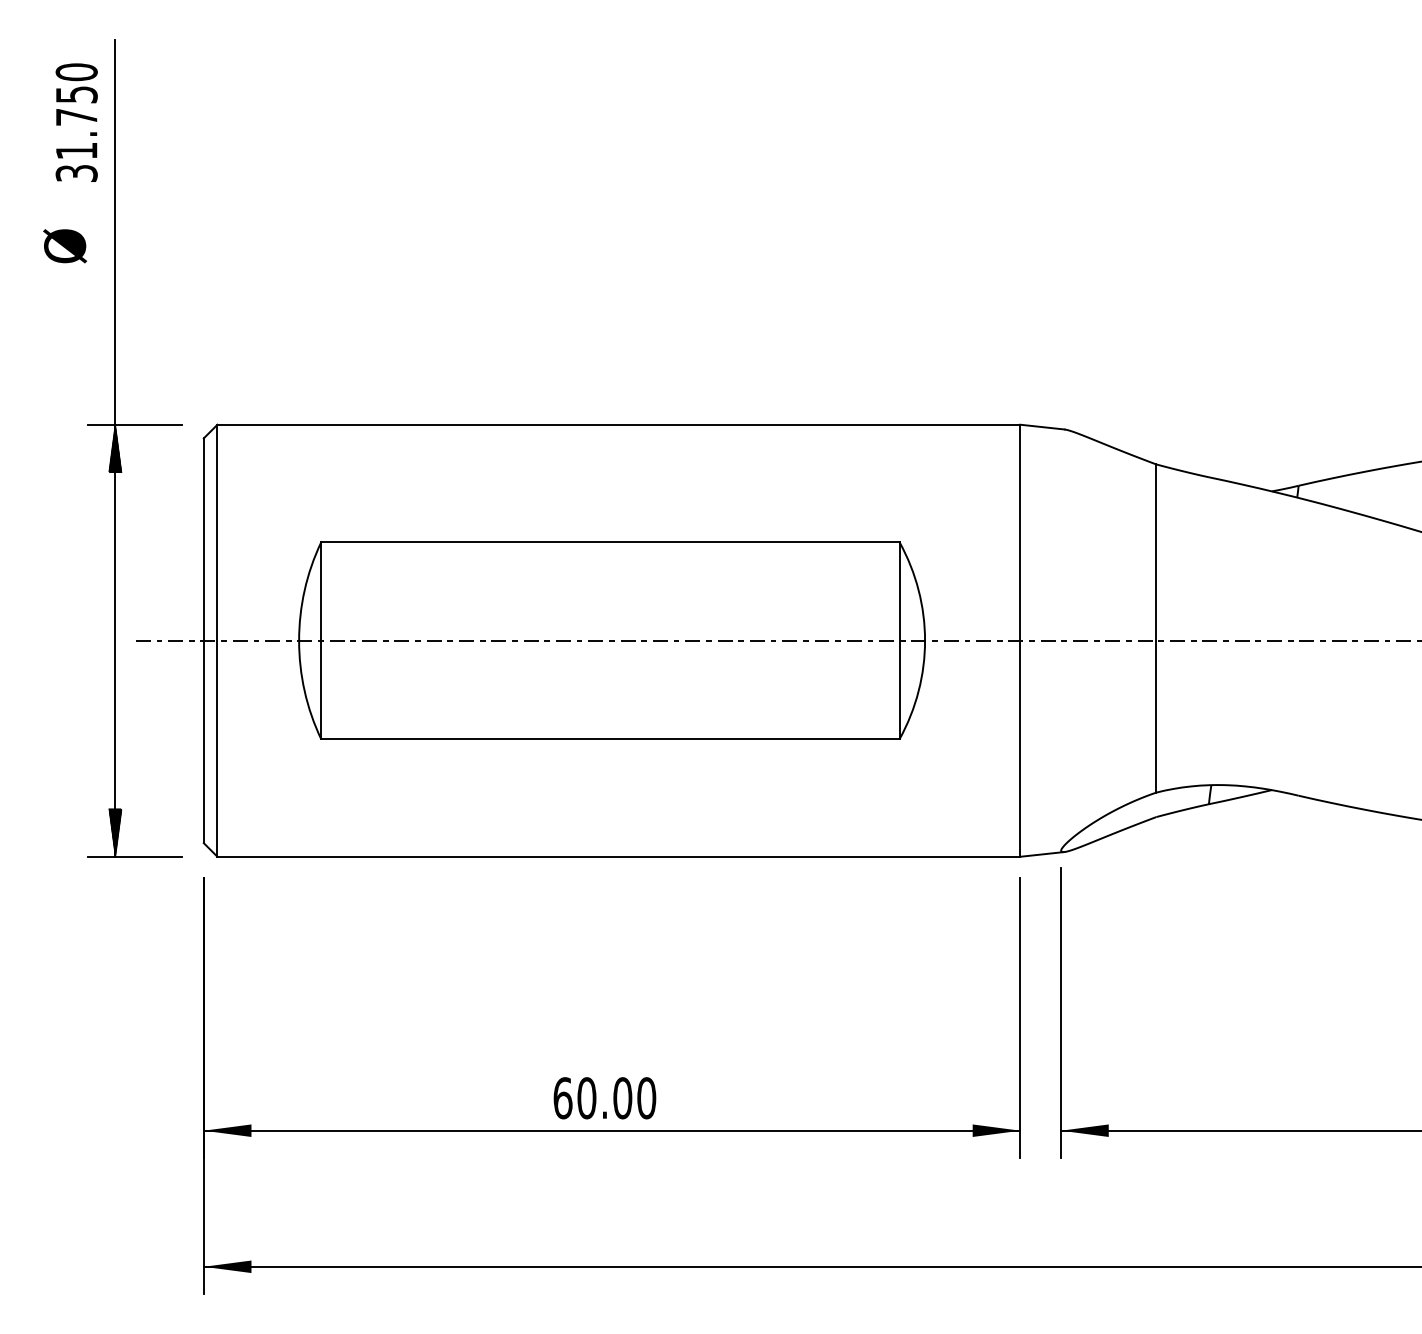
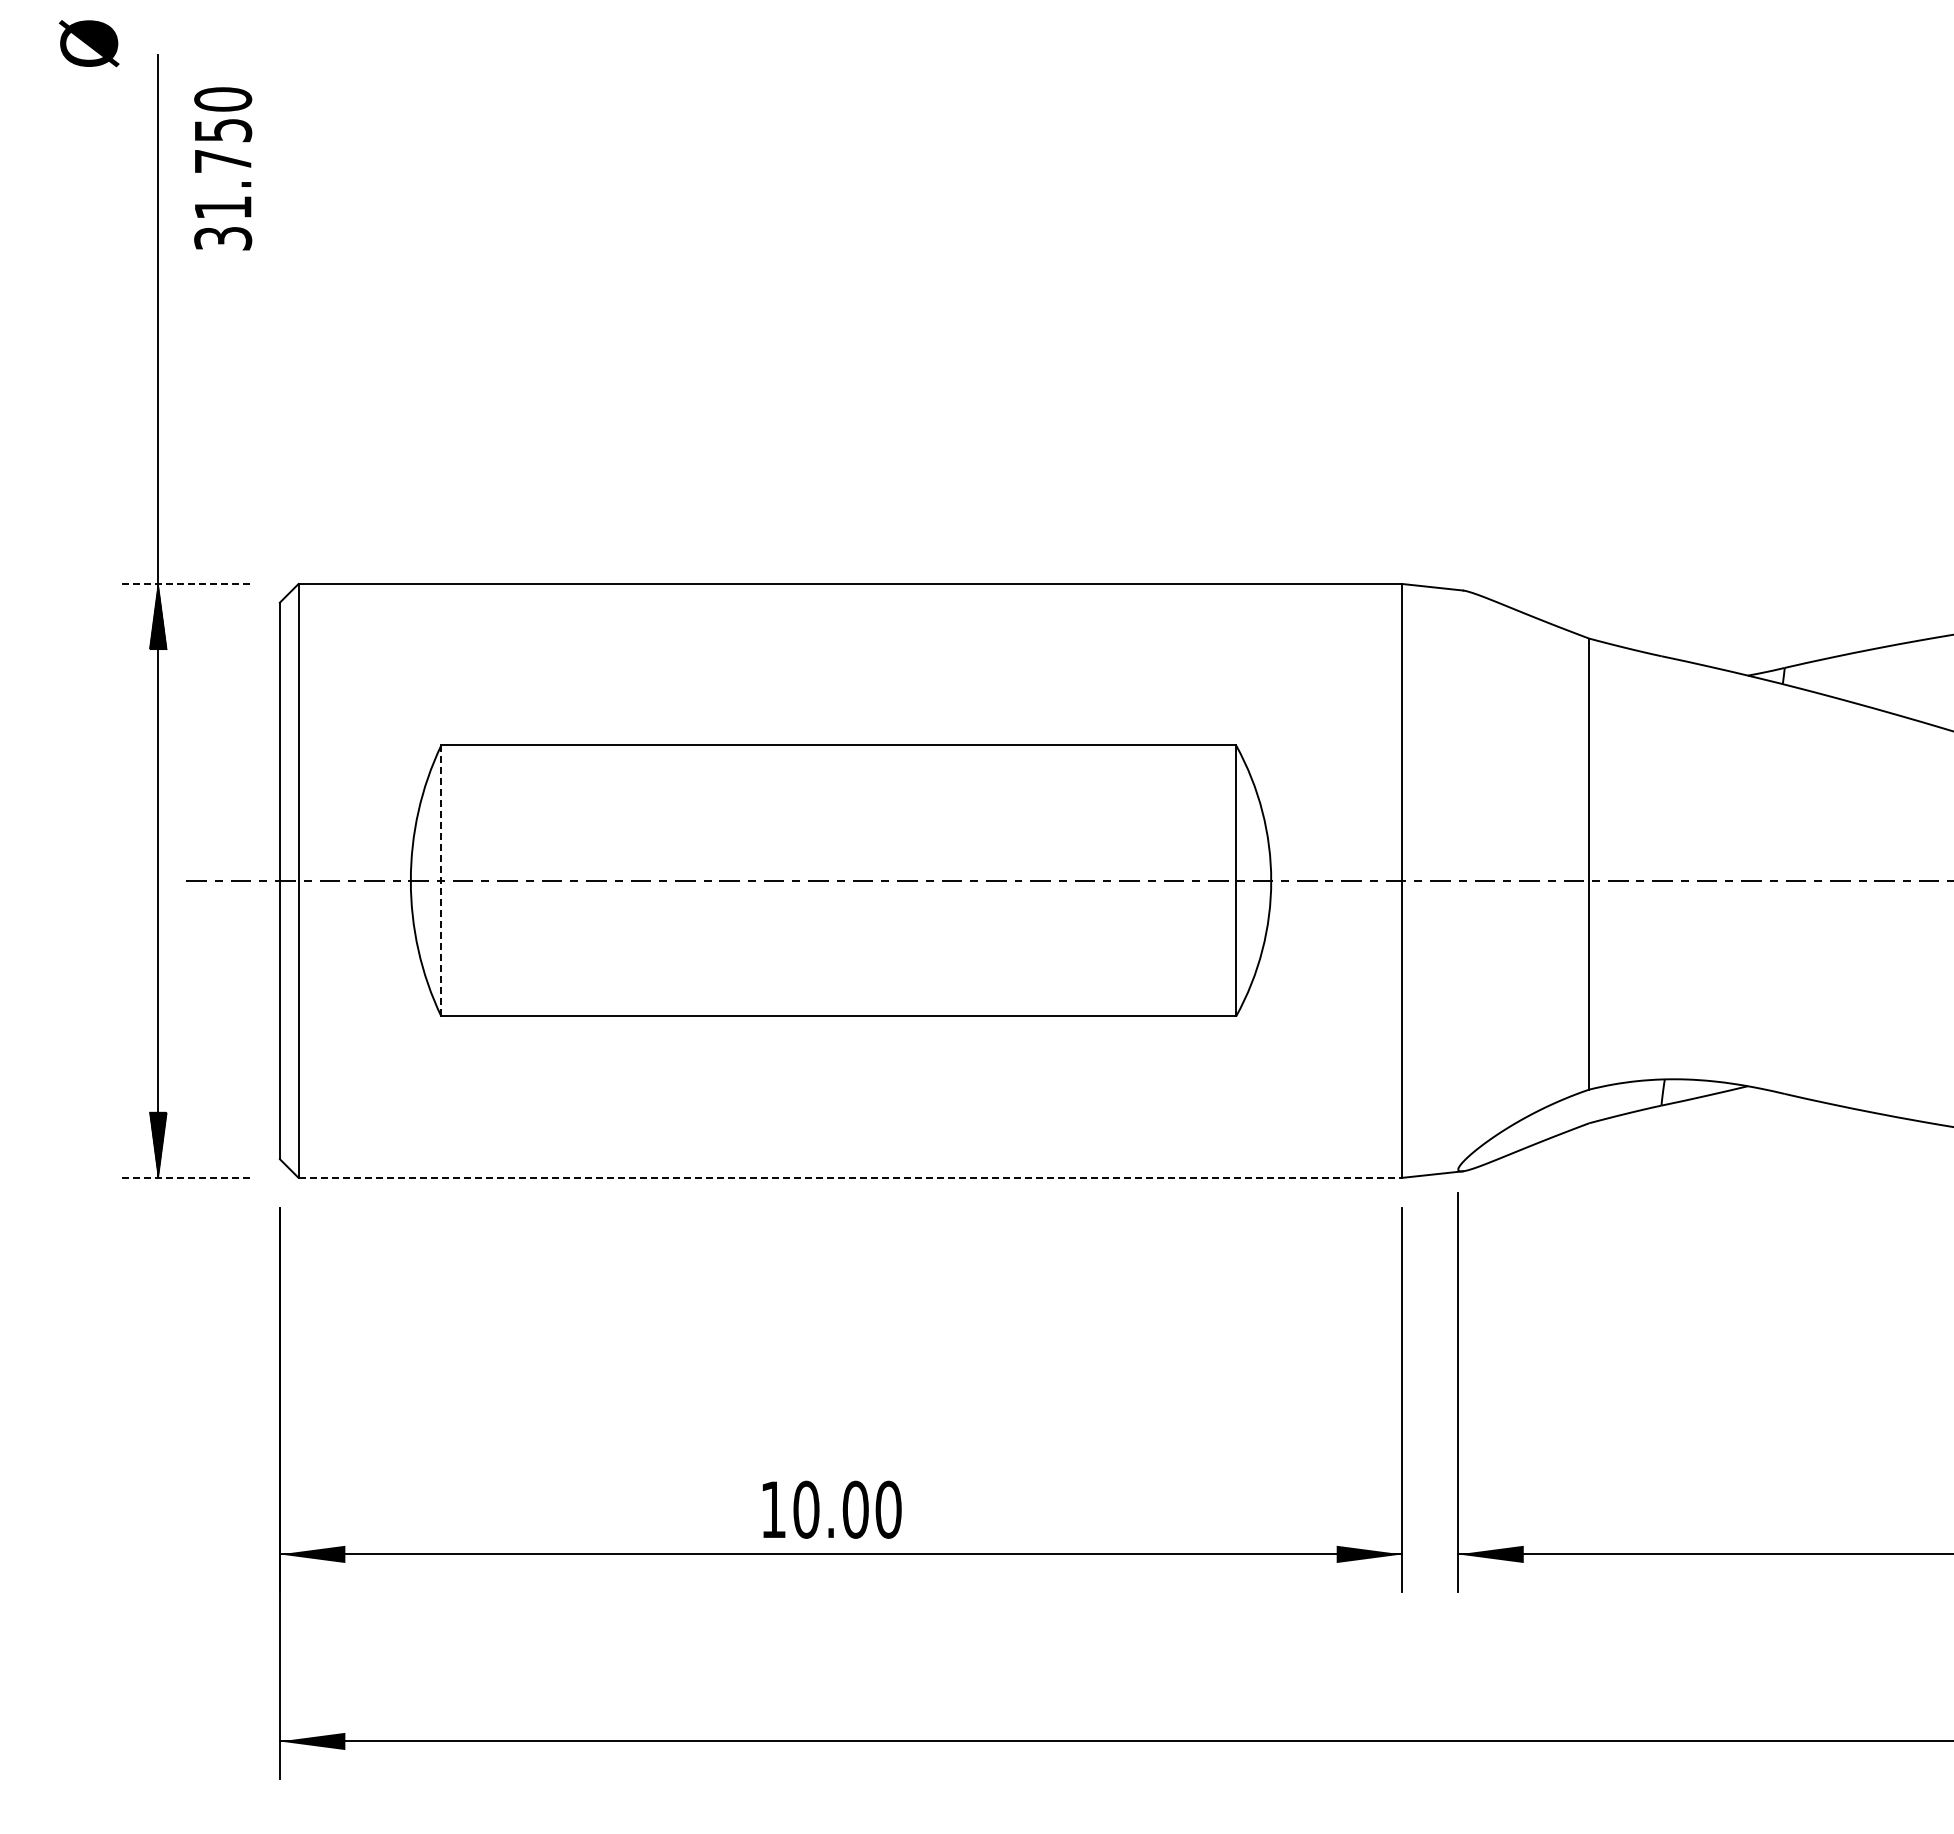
text: (76, 122) -> (223, 168), moved
text: (64, 246) -> (88, 43), moved
line: (135, 424) -> (185, 583), solid -> dashed
line: (321, 640) -> (441, 880), solid -> dashed
line: (135, 856) -> (185, 1177), solid -> dashed
line: (618, 856) -> (850, 1177), solid -> dashed
text: (562, 1098) -> (773, 1509), 60.00 -> 10.00

